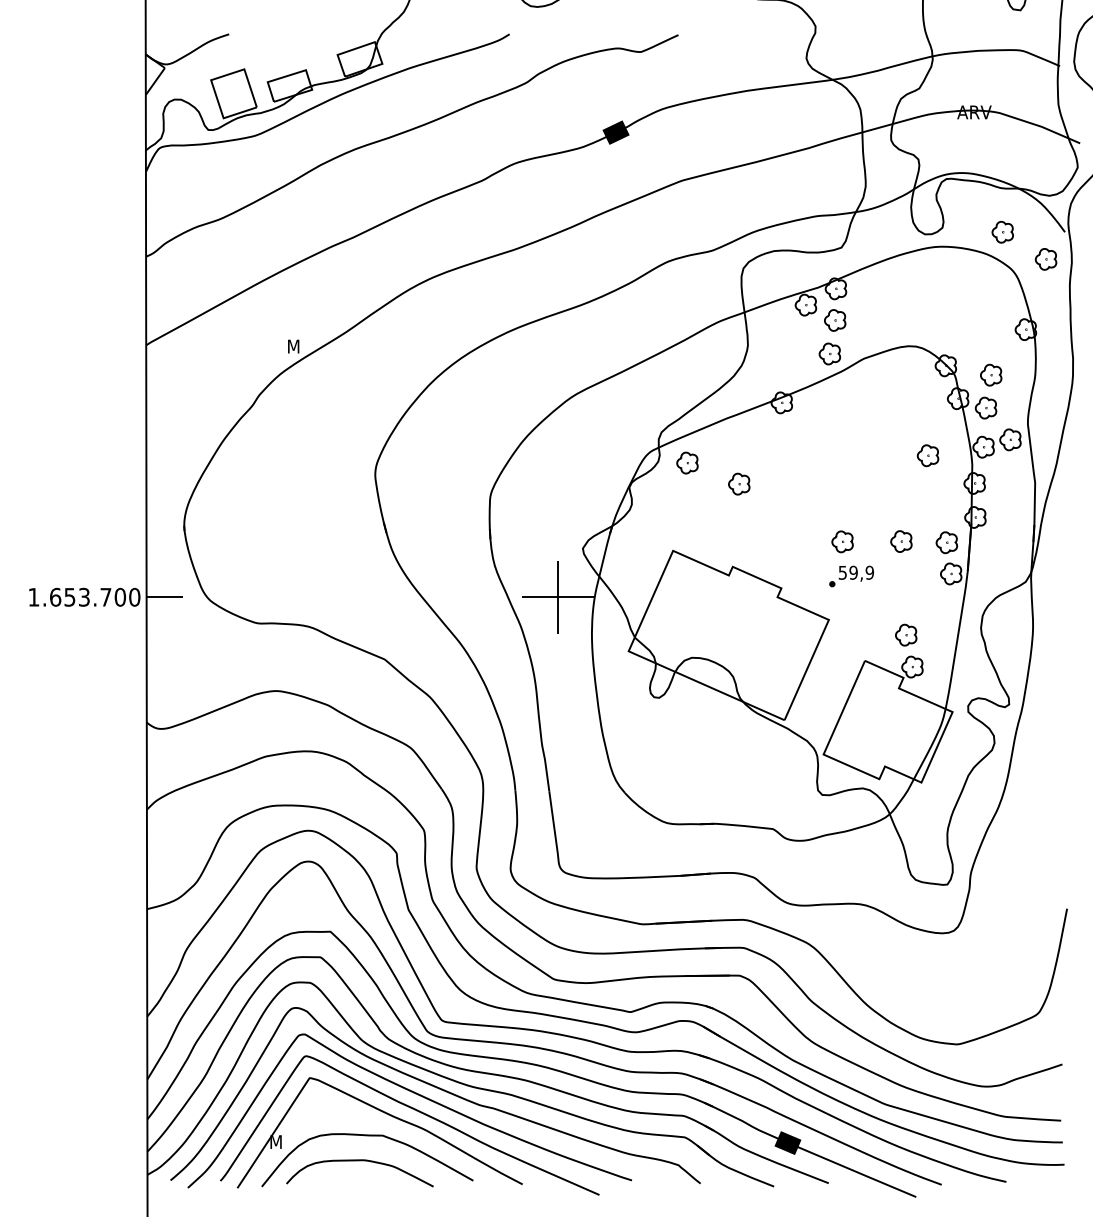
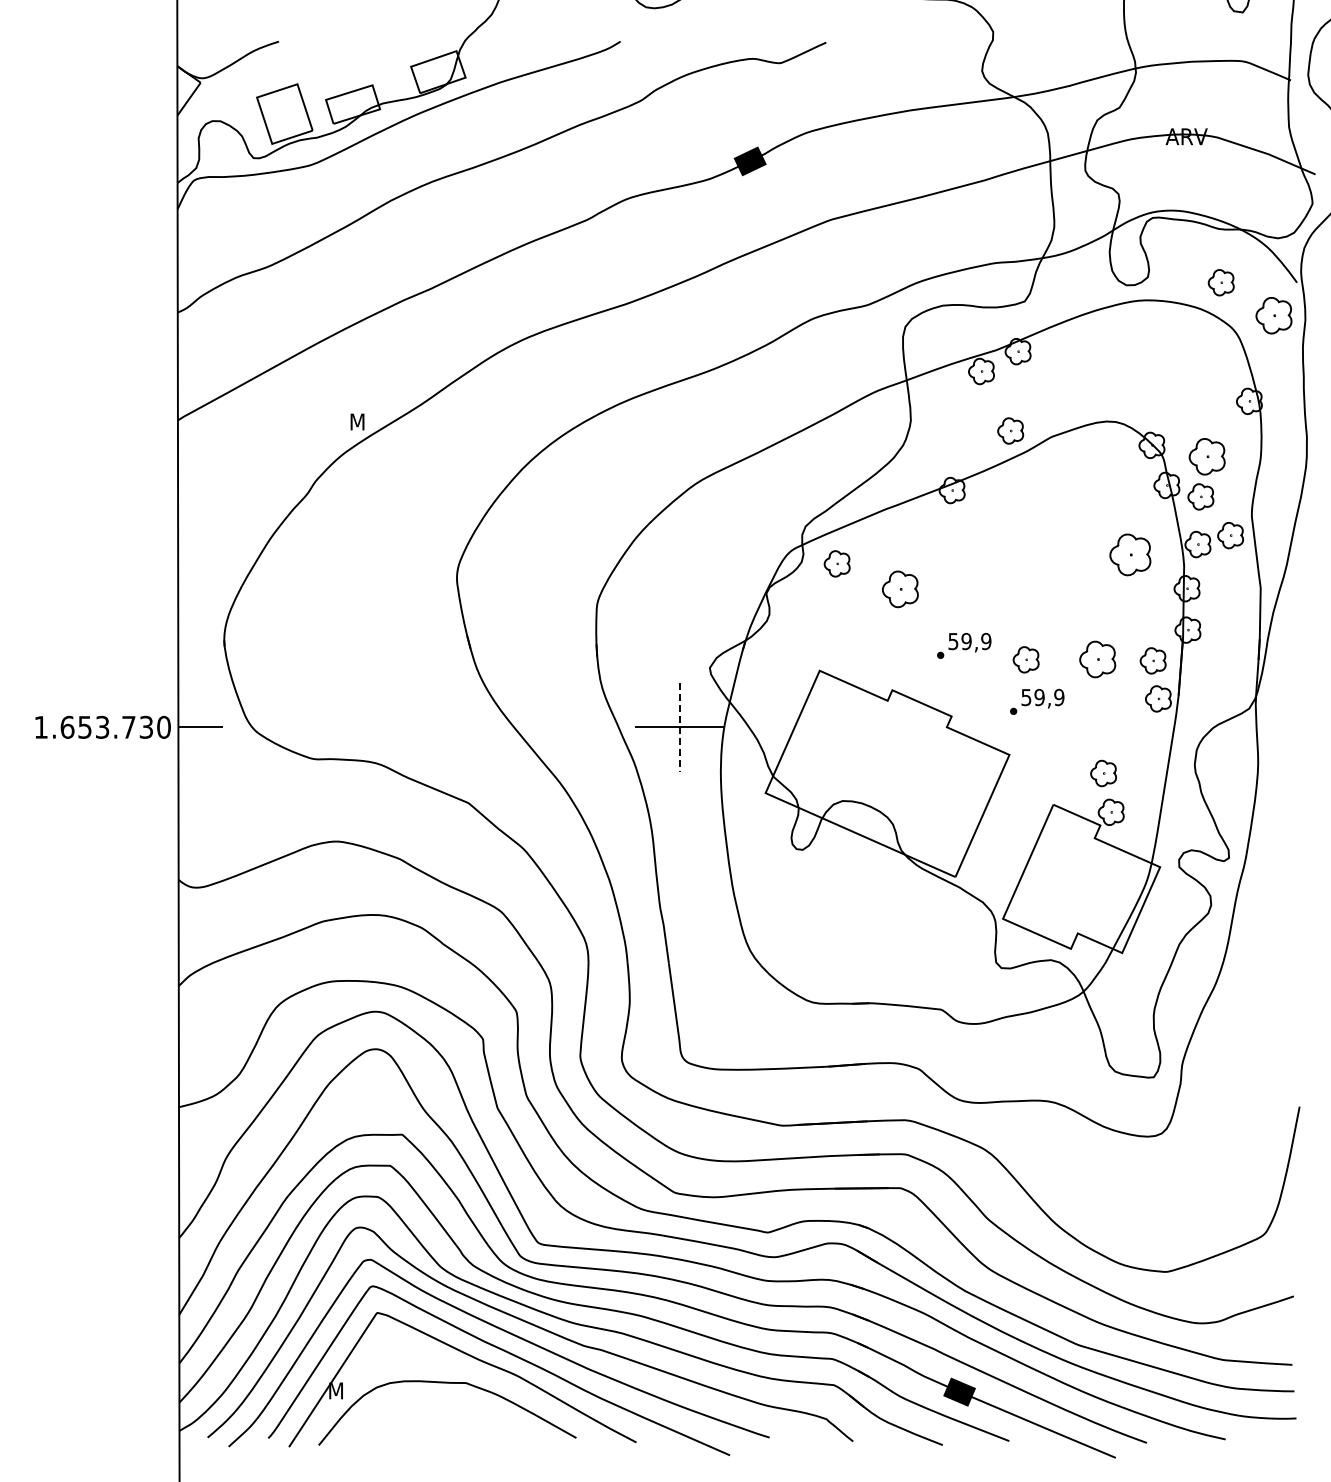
part: (1045, 259) -> (1273, 315), size x1.4
part: (834, 319) -> (1016, 389), removed
part: (990, 374) -> (1206, 456), size x1.4
part: (927, 455) -> (1129, 554), size x1.6
part: (738, 484) -> (899, 589), size x1.4
part: (791, 530) -> (964, 645), added
part: (901, 541) -> (1097, 659), size x1.4
text: (120, 596) -> (146, 726), 1.653.700 -> 1.653.730
line: (558, 597) -> (680, 727), solid -> dashed
curve: (356, 1161) -> (434, 1414), removed

